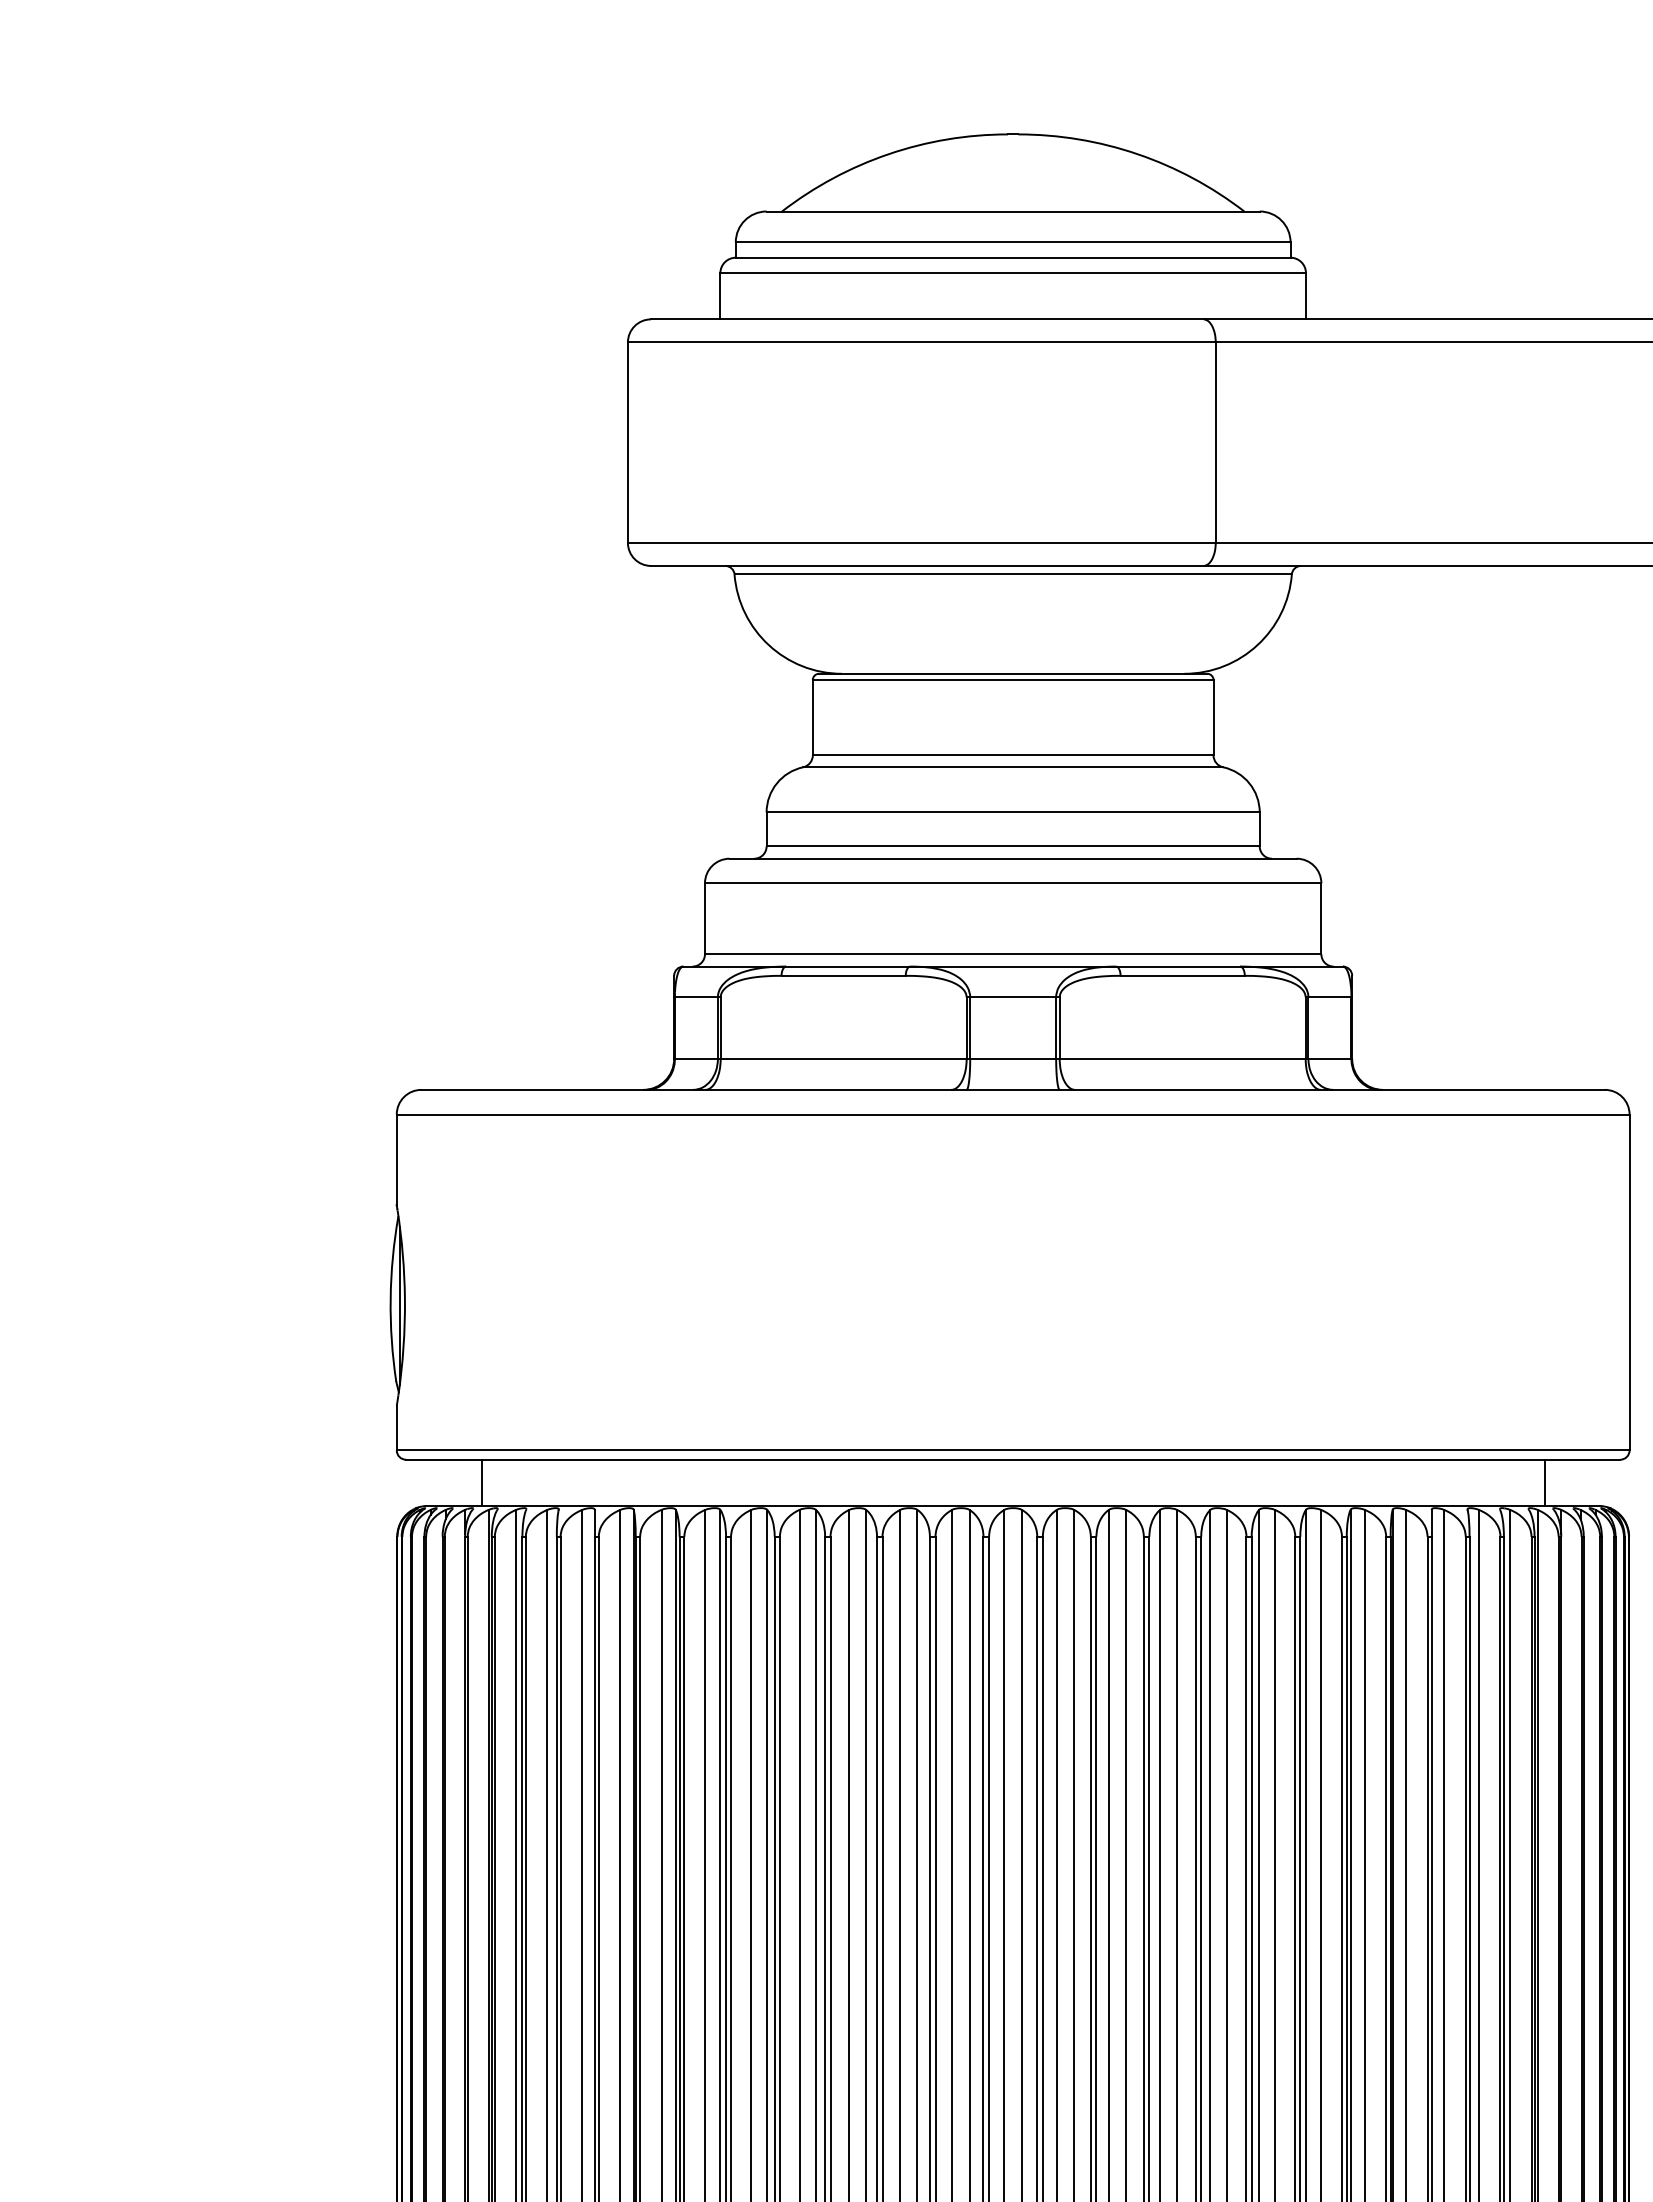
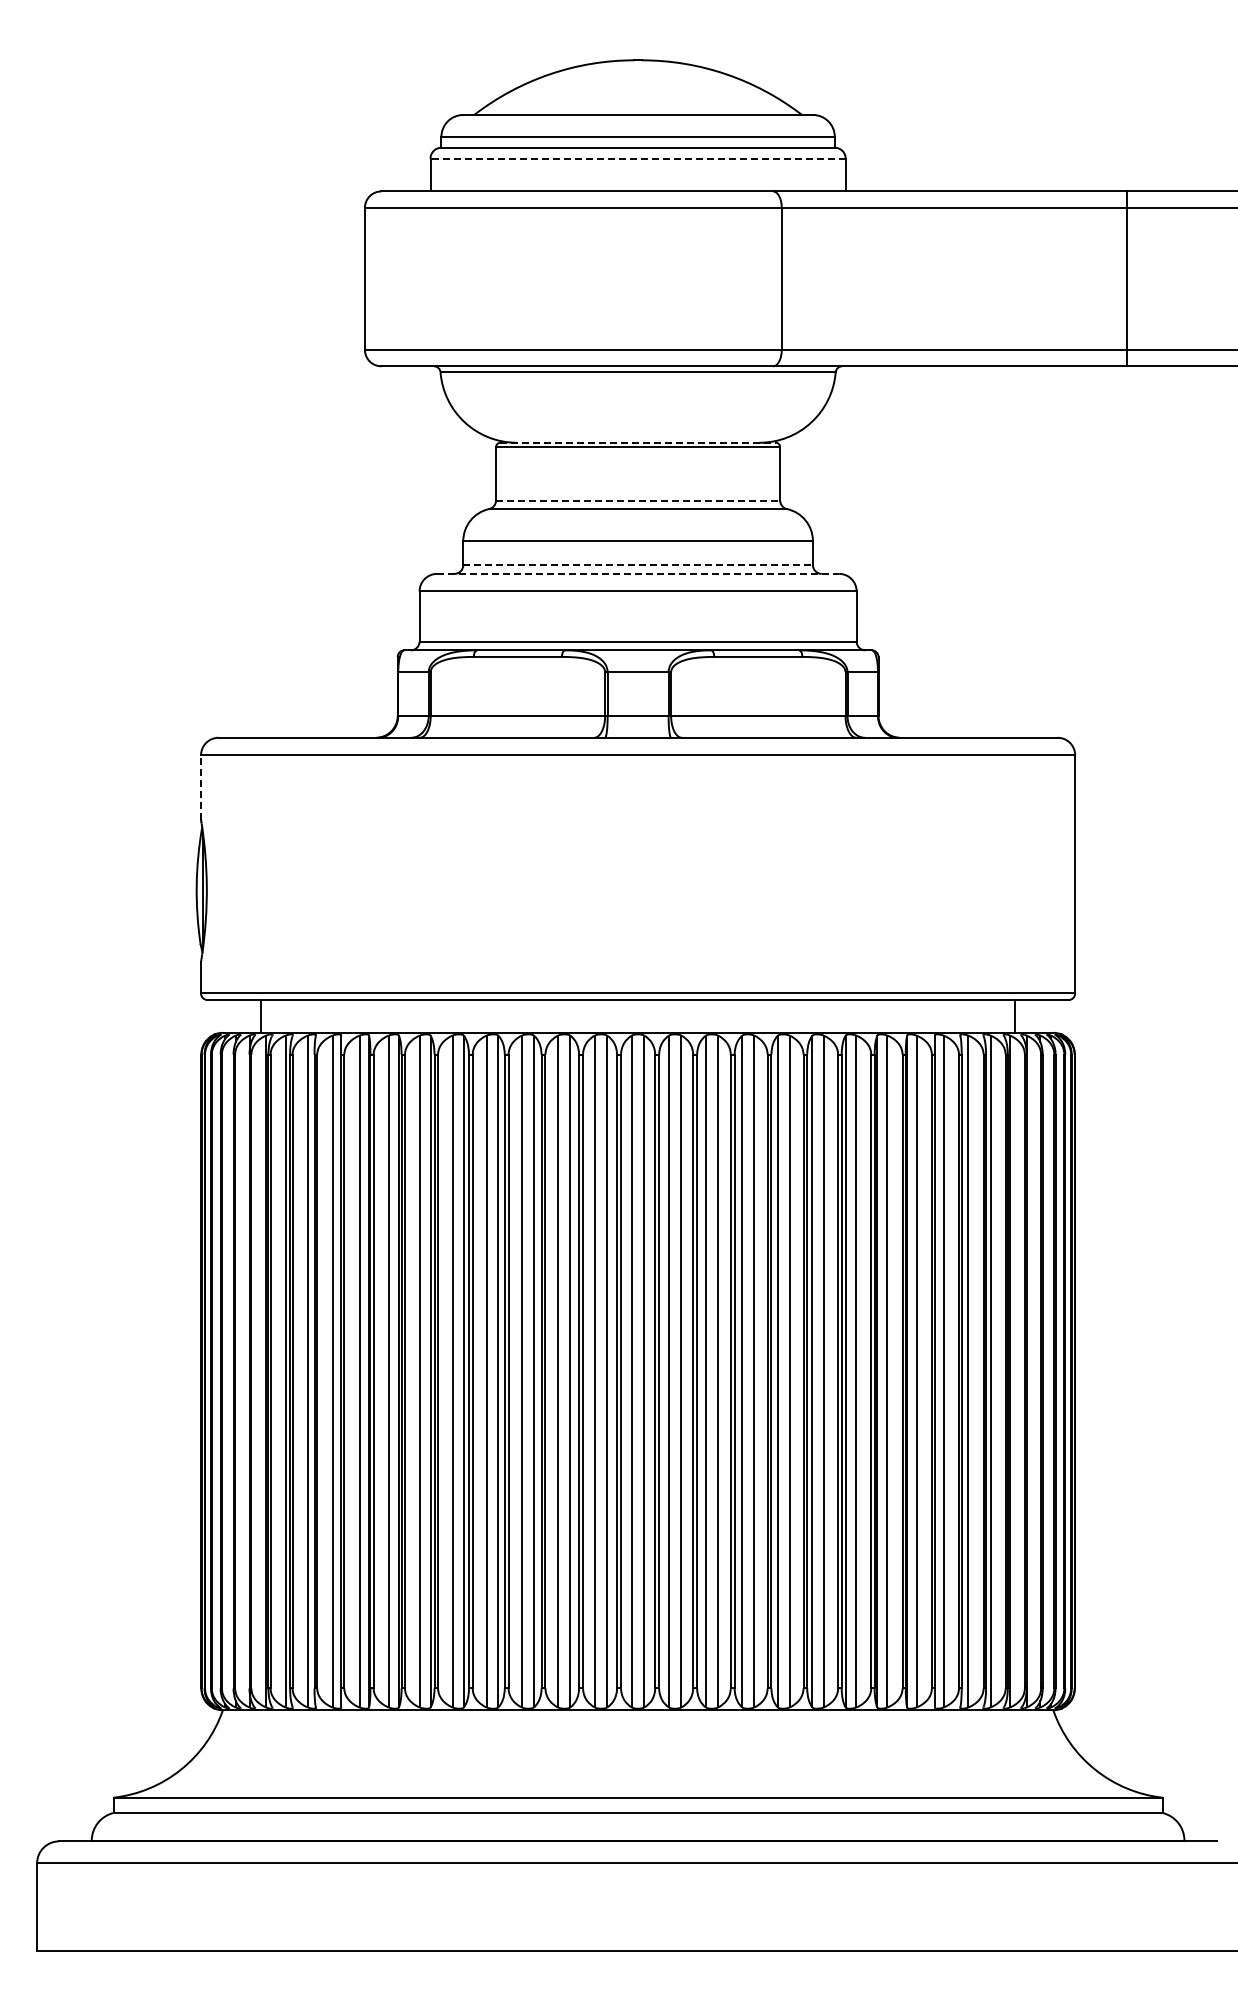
line: (1013, 272) -> (638, 158), solid -> dashed
line: (1013, 673) -> (638, 442), solid -> dashed
line: (1013, 755) -> (638, 500), solid -> dashed
line: (1013, 846) -> (638, 565), solid -> dashed
line: (1013, 858) -> (638, 573), solid -> dashed
line: (397, 1159) -> (201, 787), solid -> dashed

